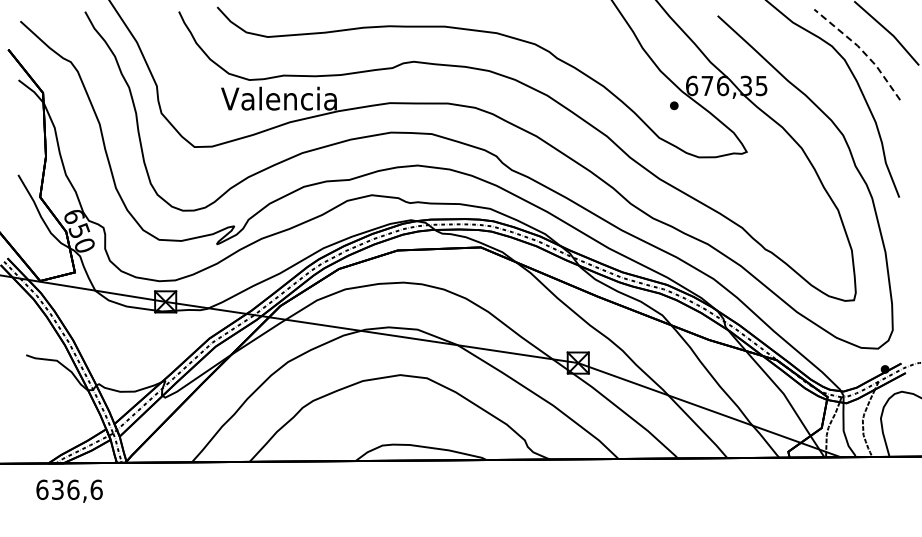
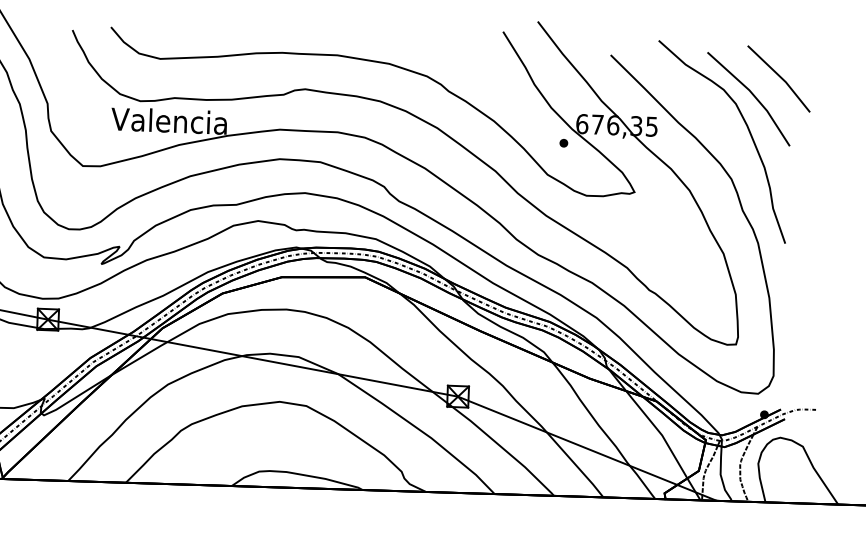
line: (861, 50) -> (753, 95), dashed -> solid

